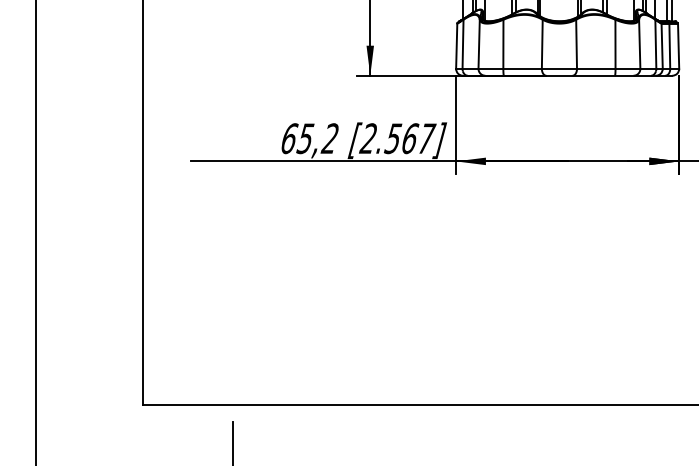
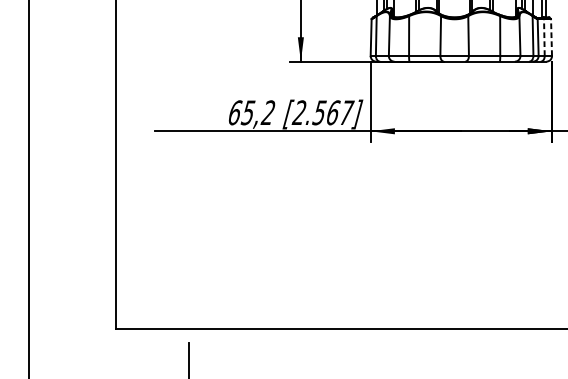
line: (669, 46) -> (544, 37), solid -> dashed
line: (678, 46) -> (551, 37), solid -> dashed

